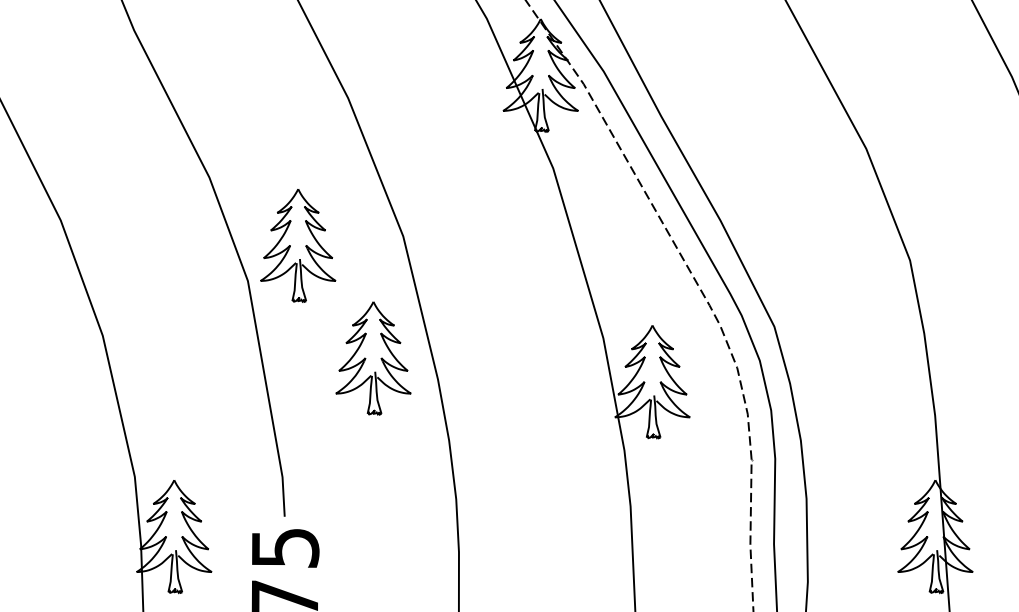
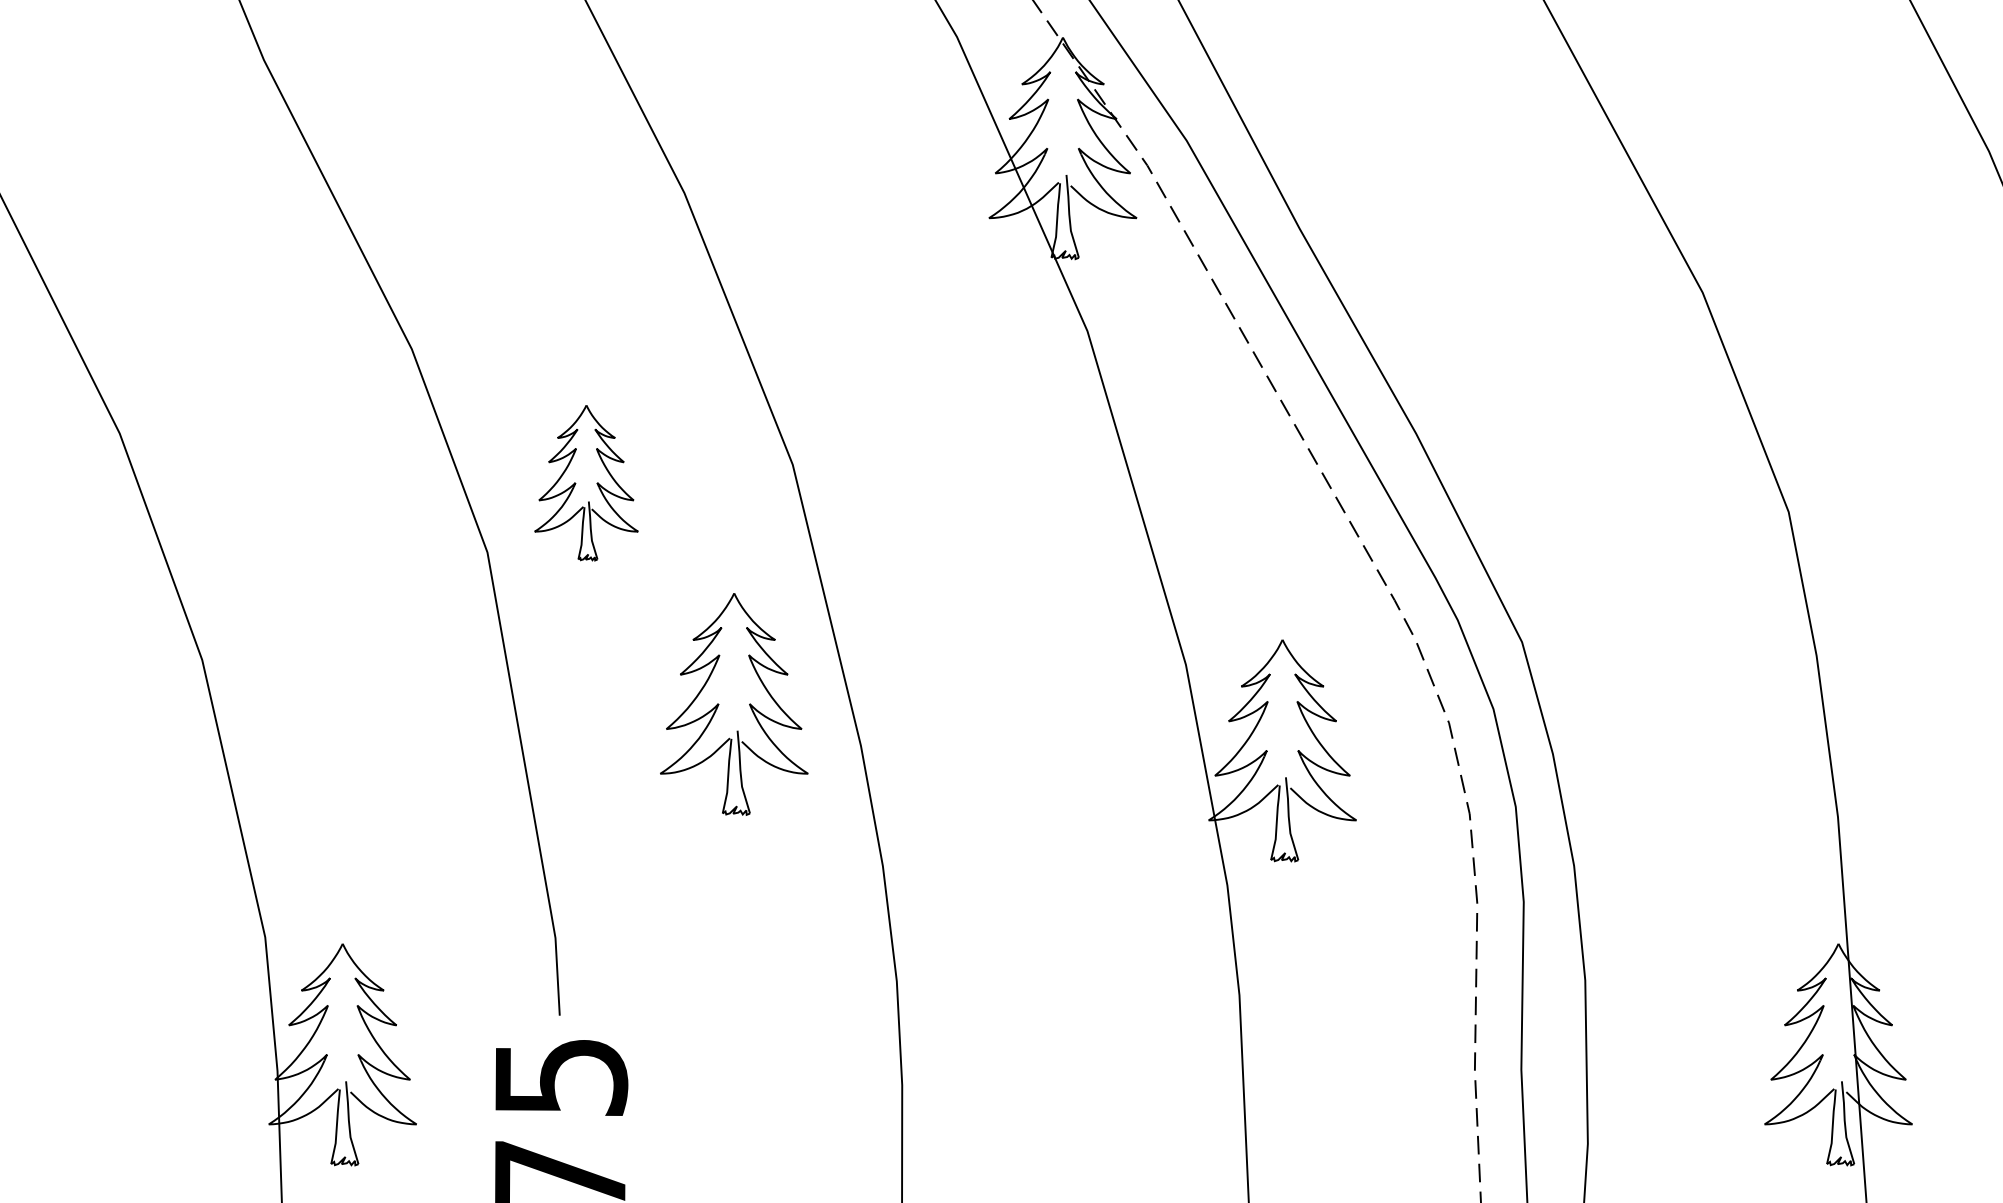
part: (298, 245) -> (586, 482), size x0.7

